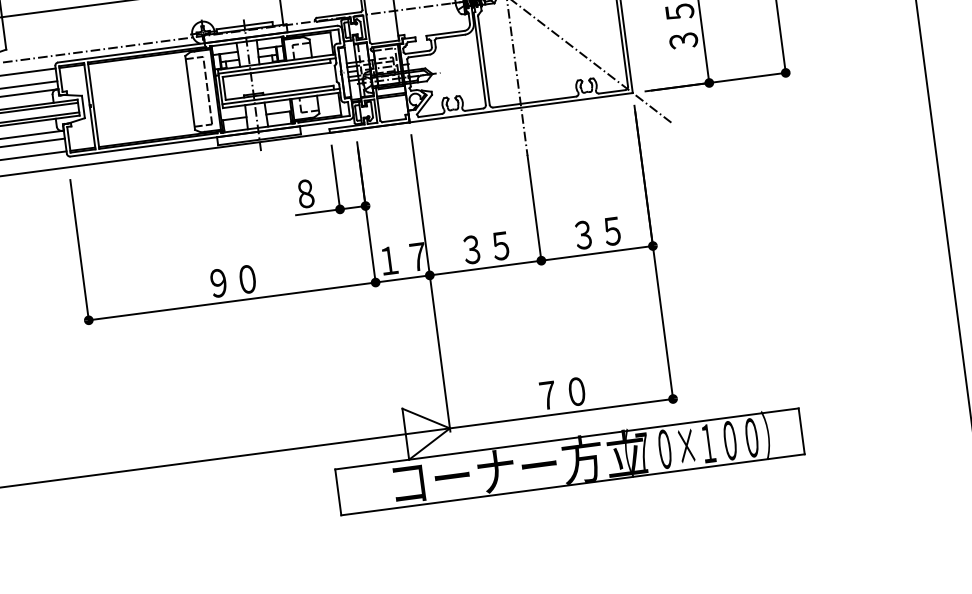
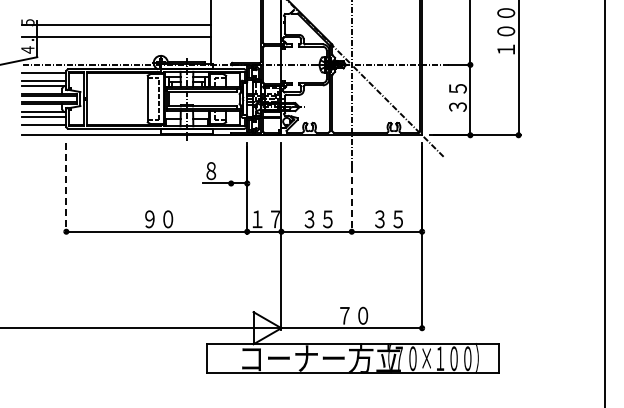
line: (336, 179) -> (231, 164), removed
line: (534, 211) -> (351, 200), solid -> dashed
line: (80, 253) -> (66, 189), solid -> dashed

